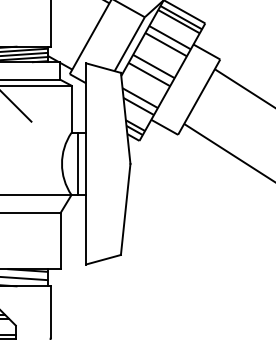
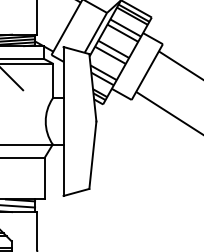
line: (78, 163) -> (57, 121), removed

